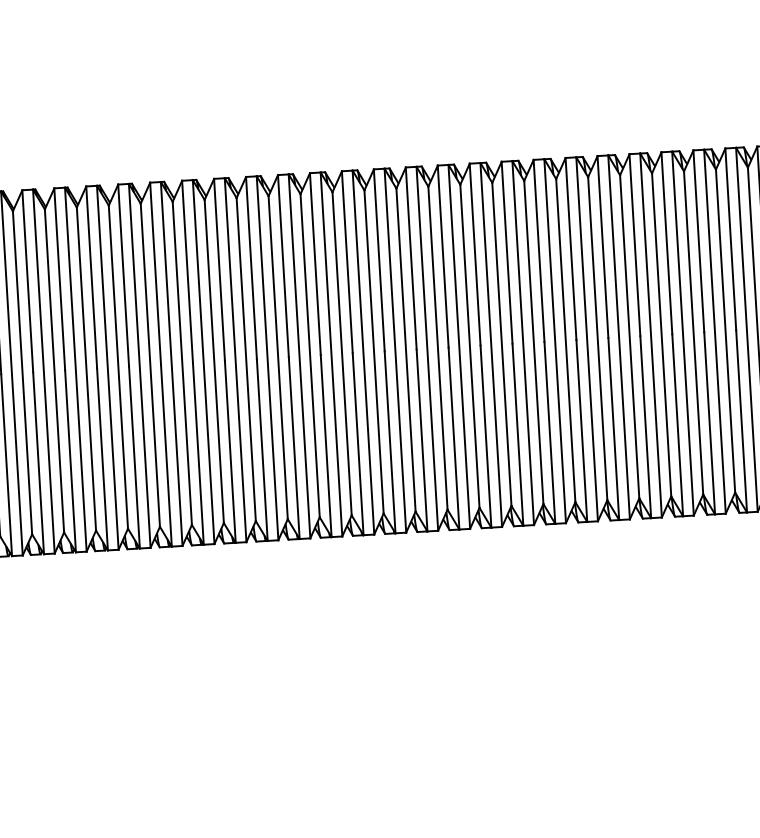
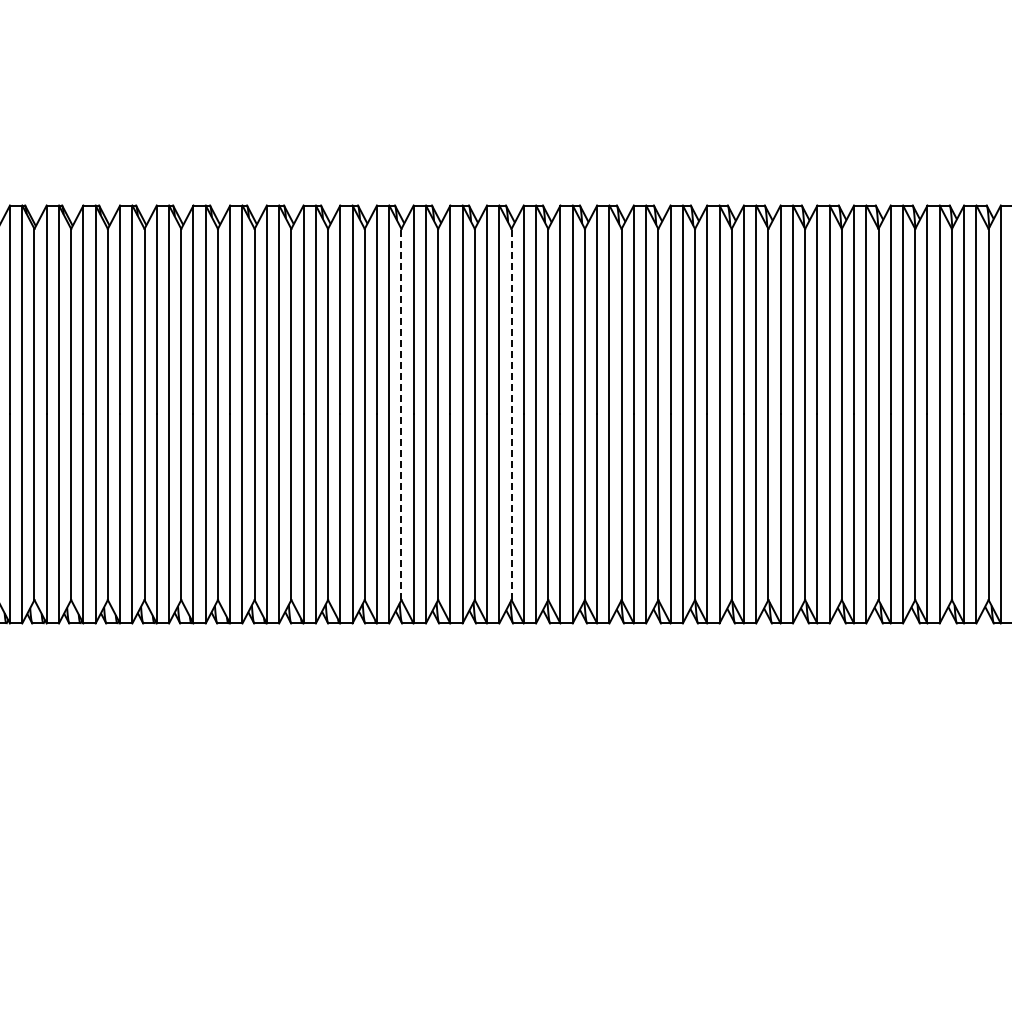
line: (501, 344) -> (511, 414), solid -> dashed
line: (406, 350) -> (401, 414), solid -> dashed

